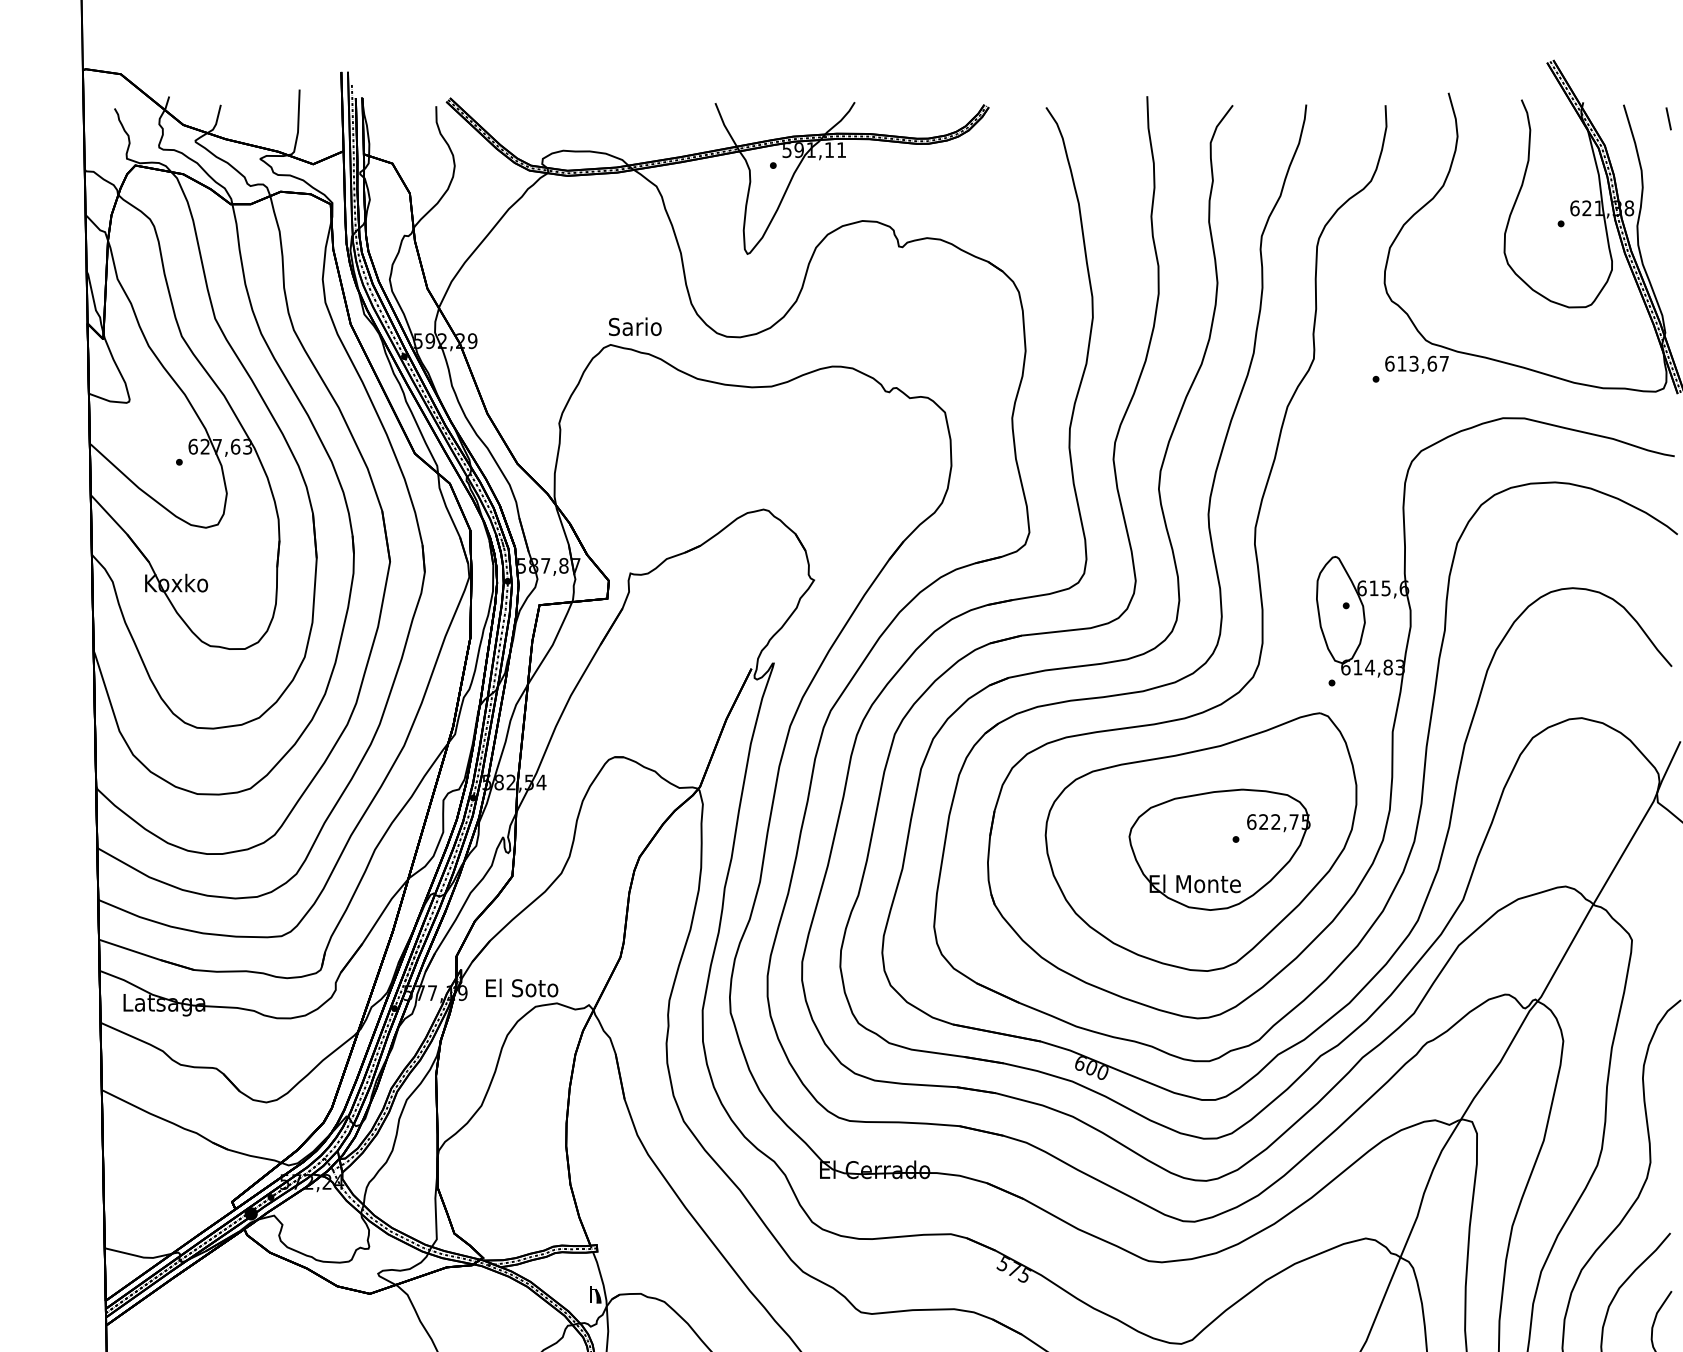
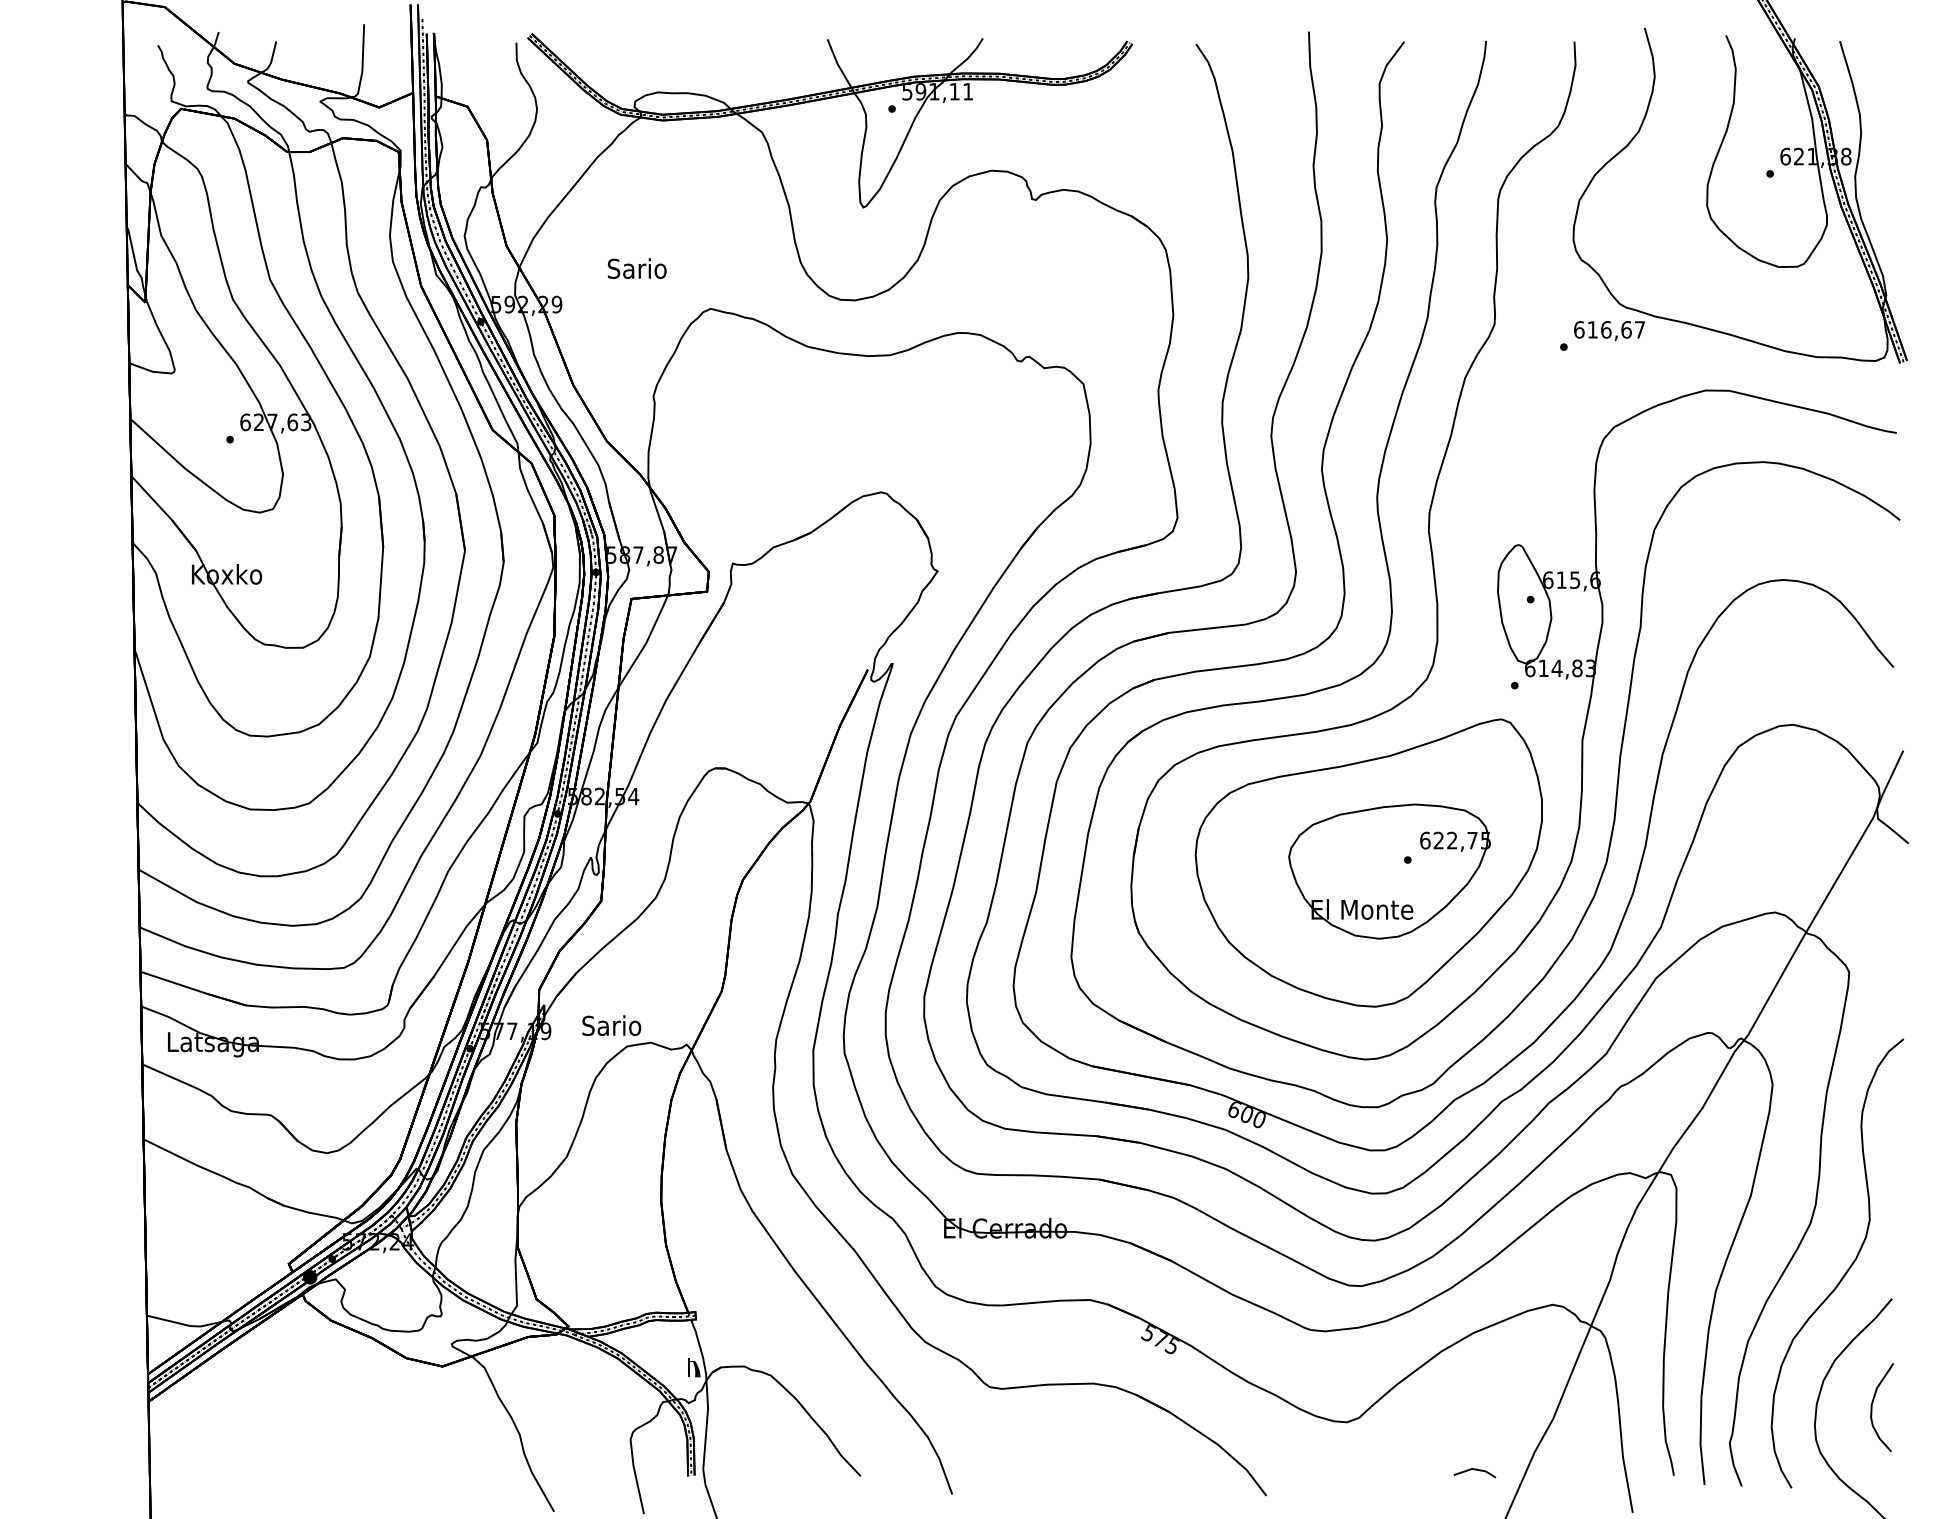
line: (1668, 118) -> (1889, 56), removed
text: (634, 326) -> (636, 268), moved
text: (1414, 363) -> (1606, 329), 613,67 -> 616,67
text: (521, 987) -> (611, 1025), El Soto -> Sario

